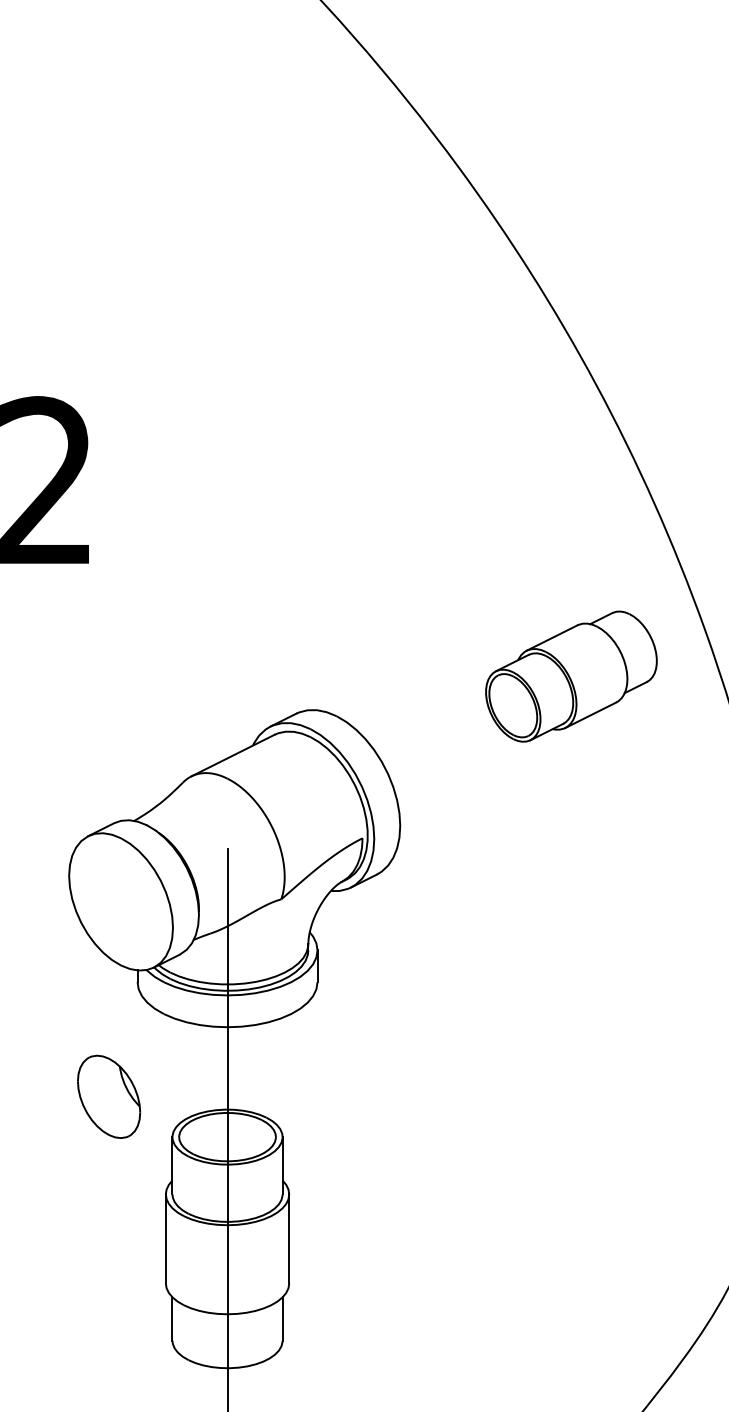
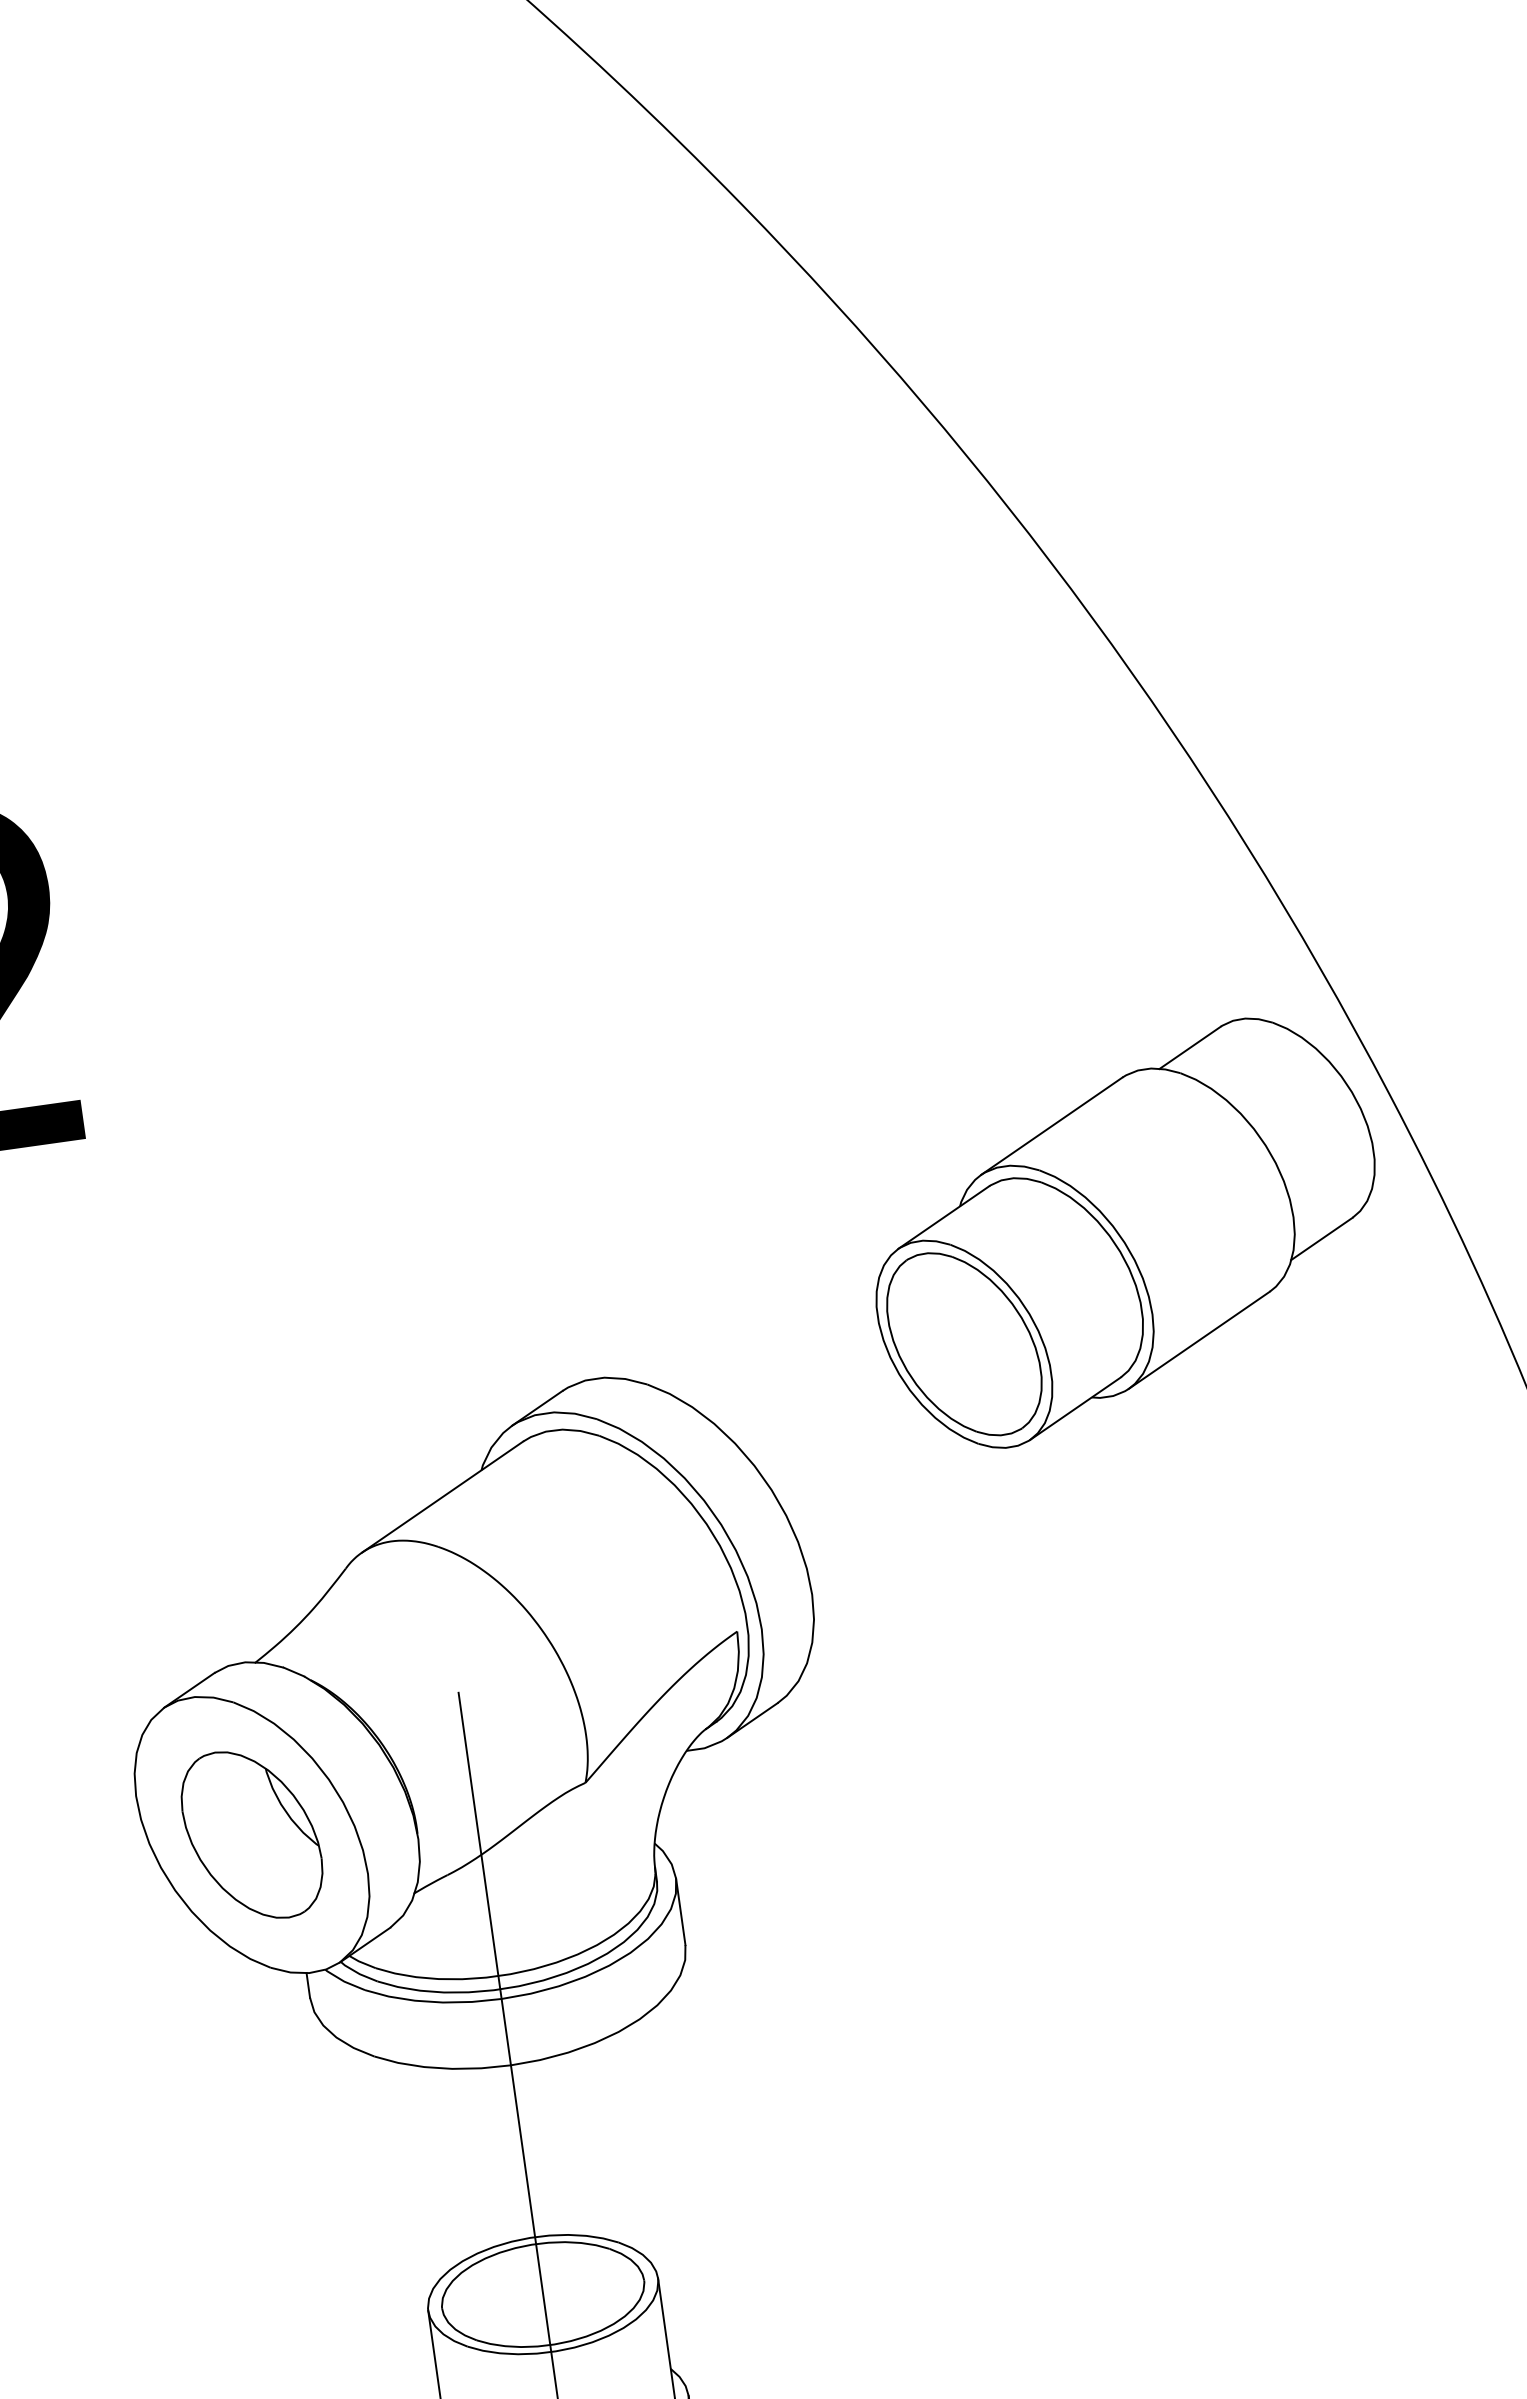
part: (571, 676) -> (1125, 1232), size x1.43
part: (109, 1096) -> (252, 1834), moved

